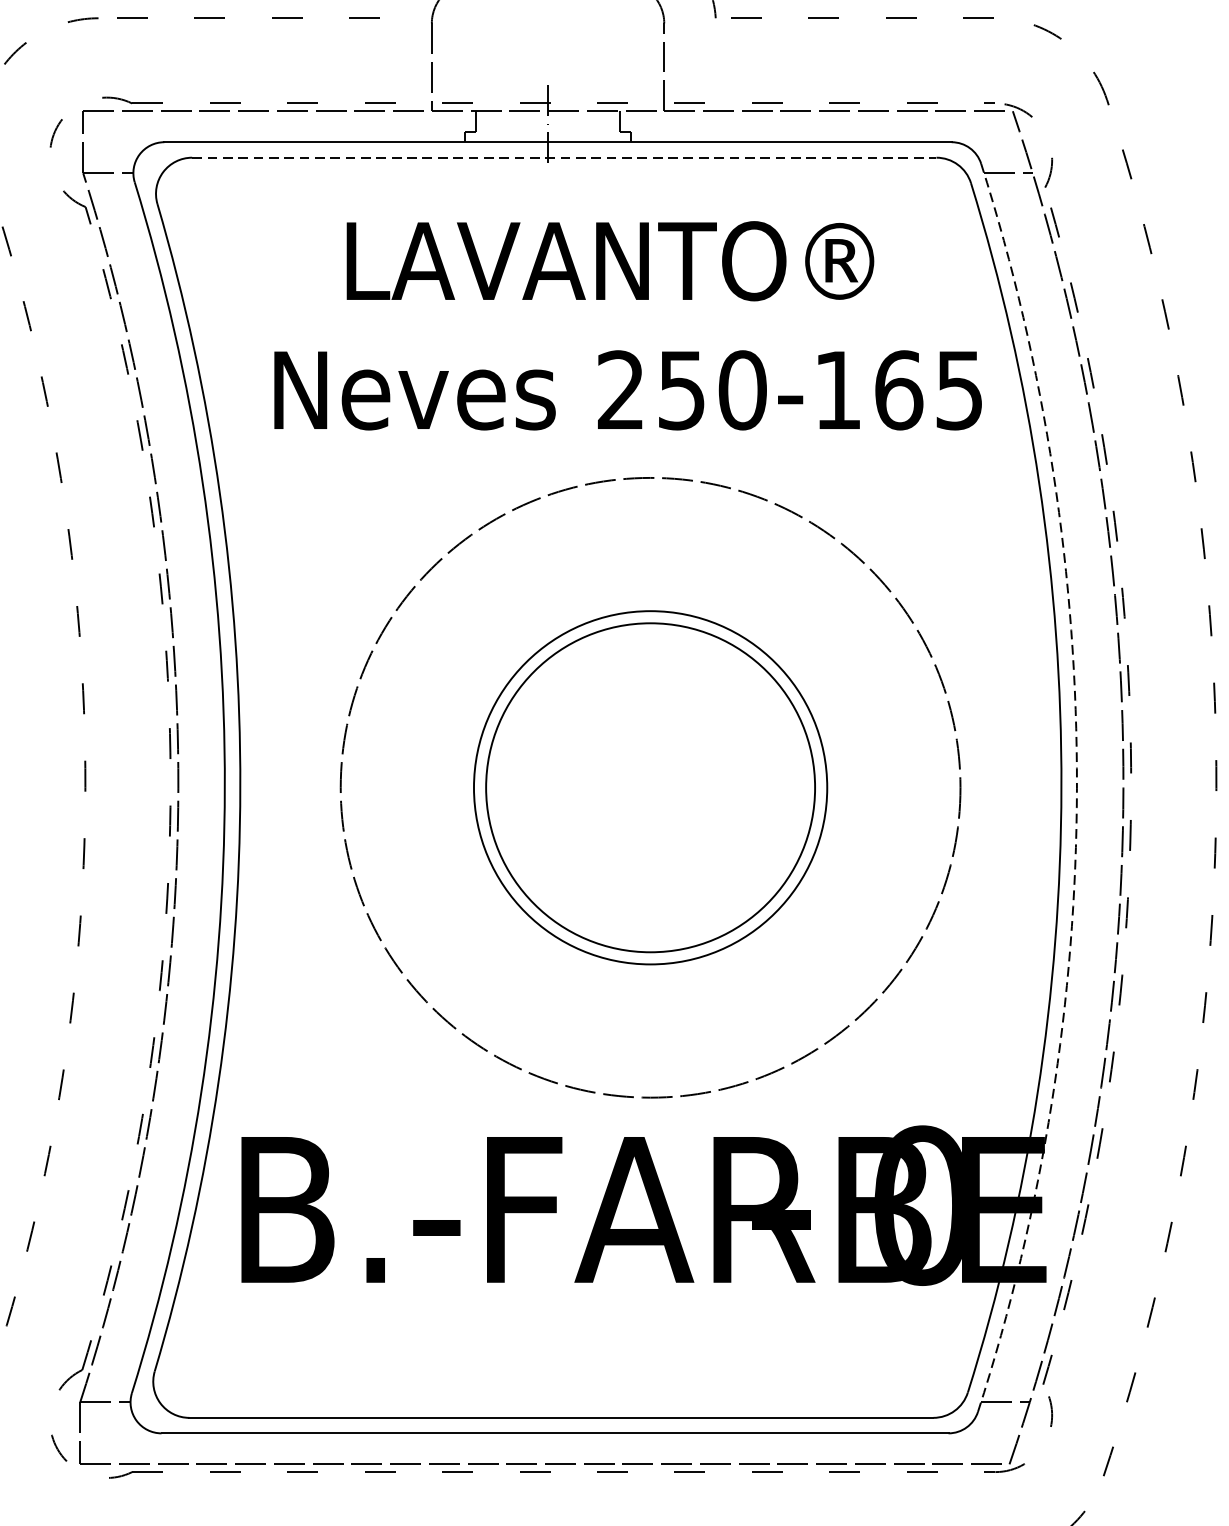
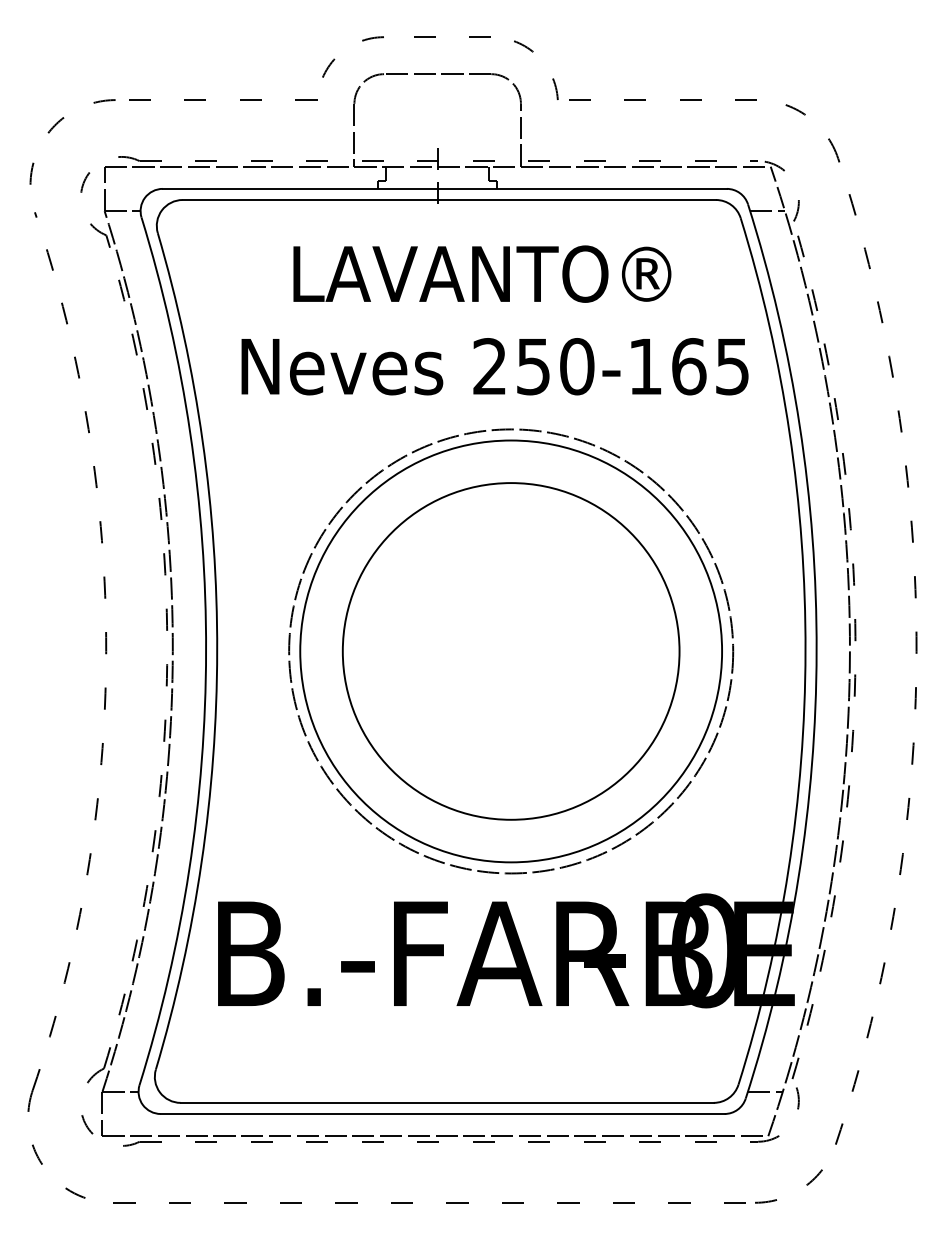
line: (564, 158) -> (449, 200), dashed -> solid
circle: (649, 787) -> (510, 651), size x1.43
circle: (651, 787) -> (511, 651), size x1.67
arc: (1076, 787) -> (816, 651), dashed -> solid

